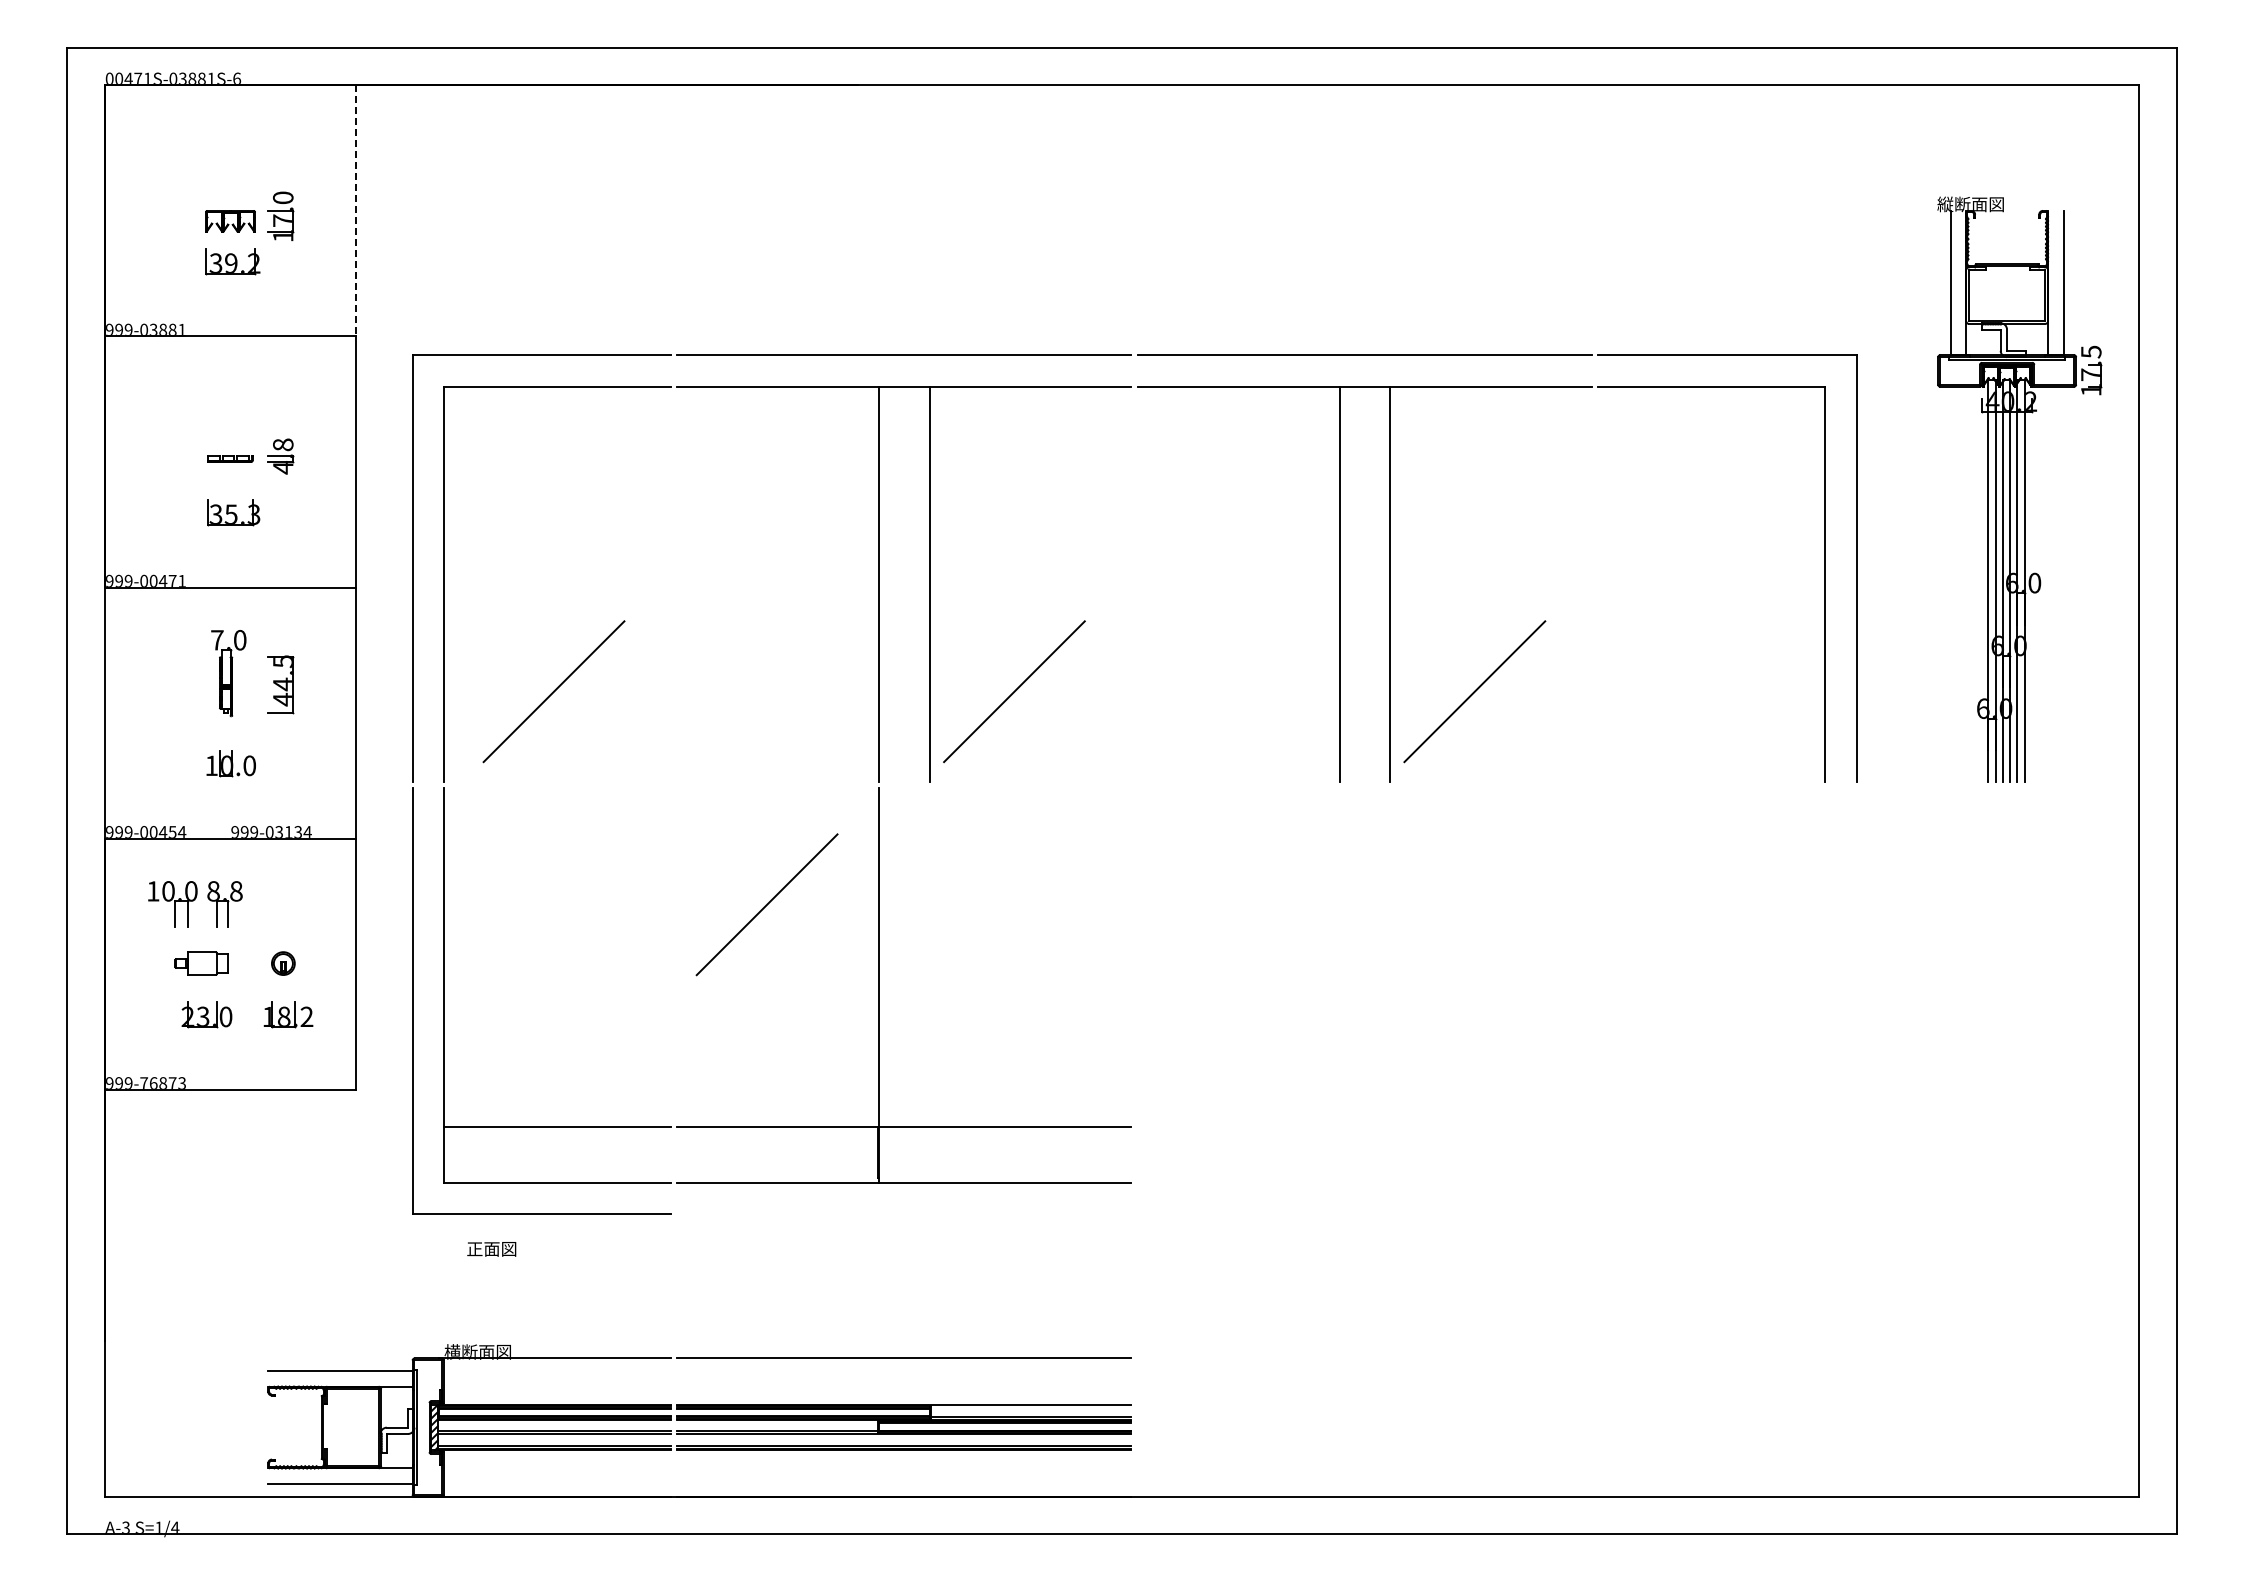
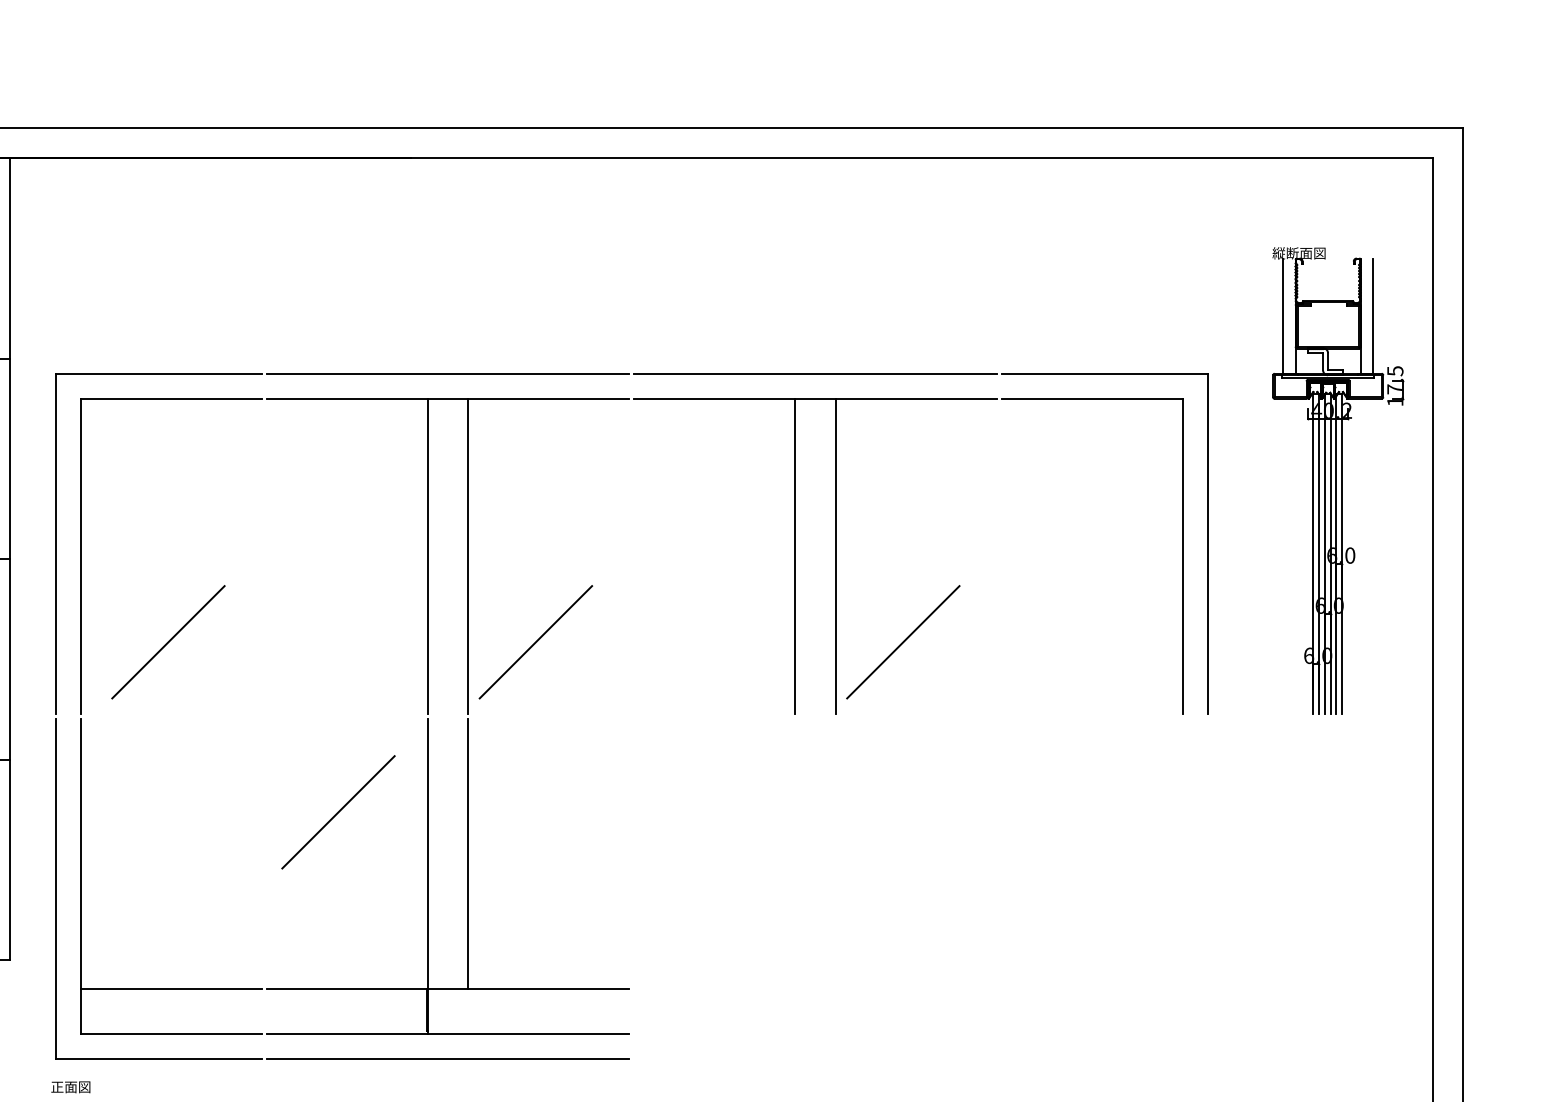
line: (356, 210) -> (10, 258), dashed -> solid
line: (929, 956) -> (468, 853), added
line: (904, 1214) -> (448, 1059), added
text: (491, 1249) -> (70, 1087), moved

